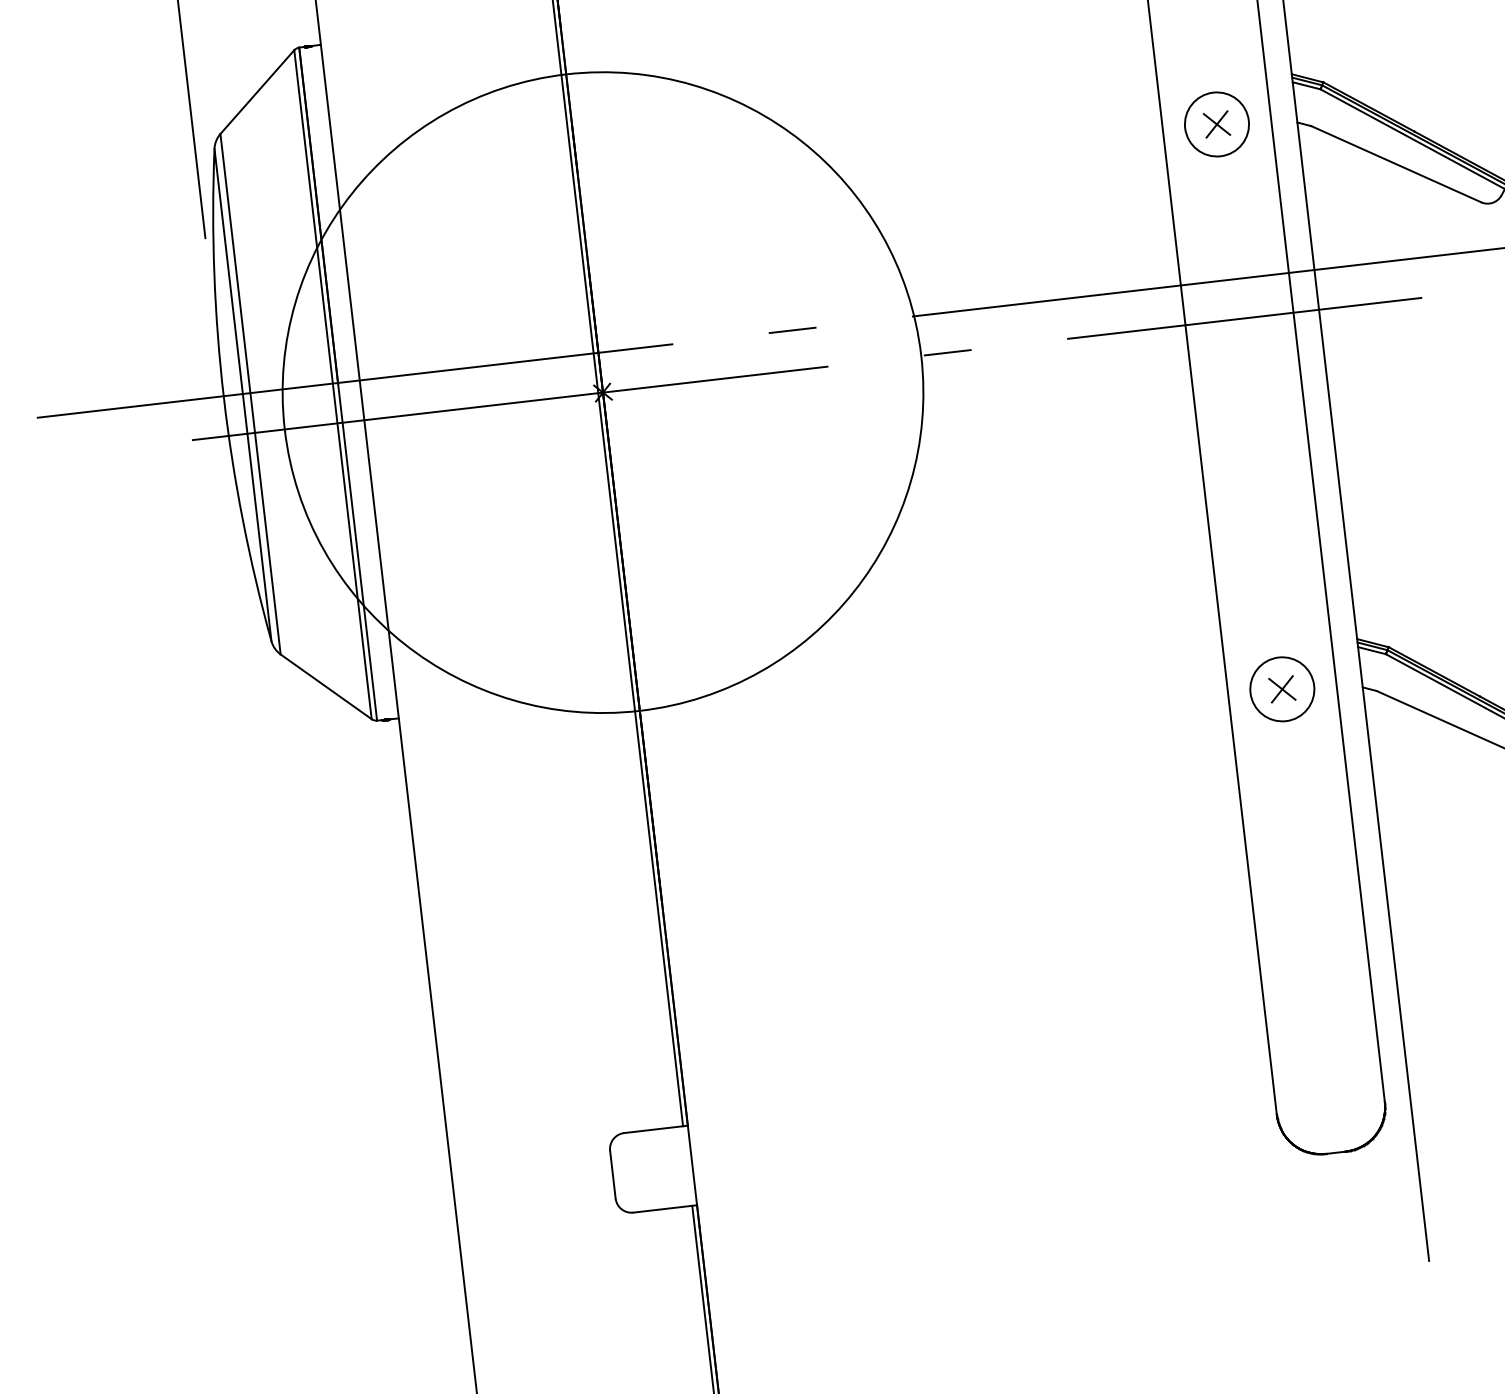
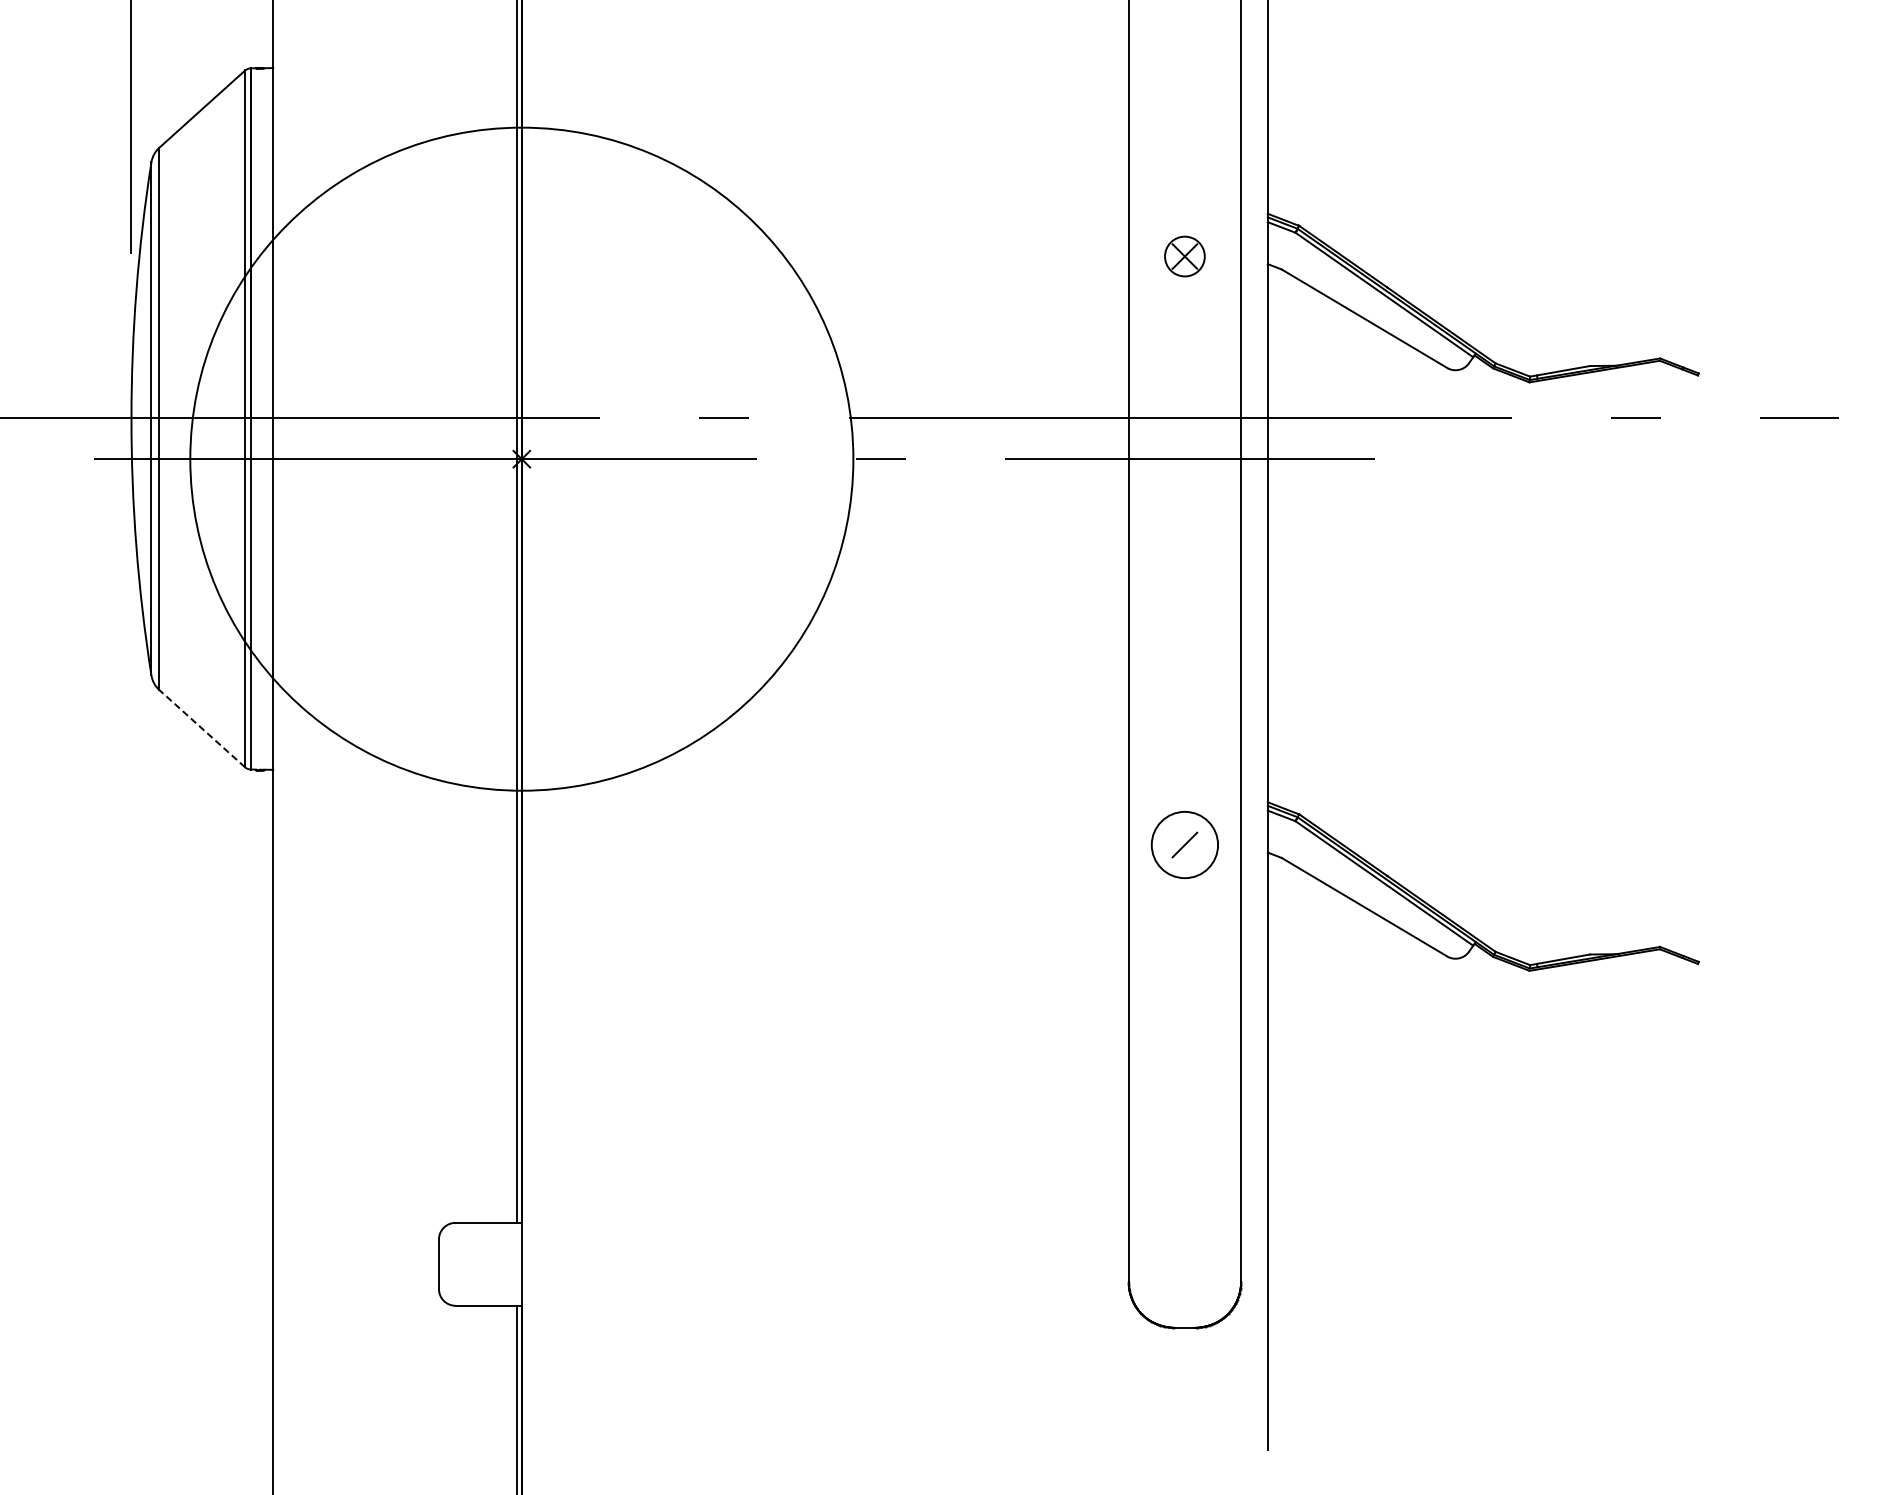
circle: (1216, 124) -> (1184, 256), size x0.6
line: (326, 686) -> (202, 728), solid -> dashed
line: (1281, 688) -> (1184, 844), removed

